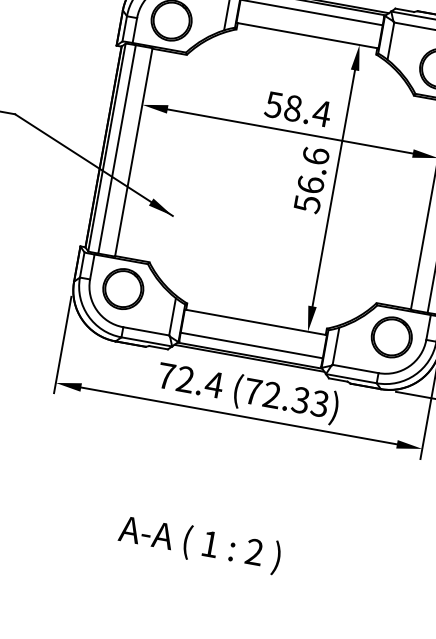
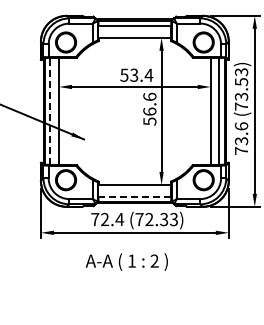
text: (293, 106) -> (134, 74), 58.4 -> 53.4
line: (117, 147) -> (50, 110), solid -> dashed
line: (251, 344) -> (134, 196), solid -> dashed
text: (199, 542) -> (126, 261), moved

